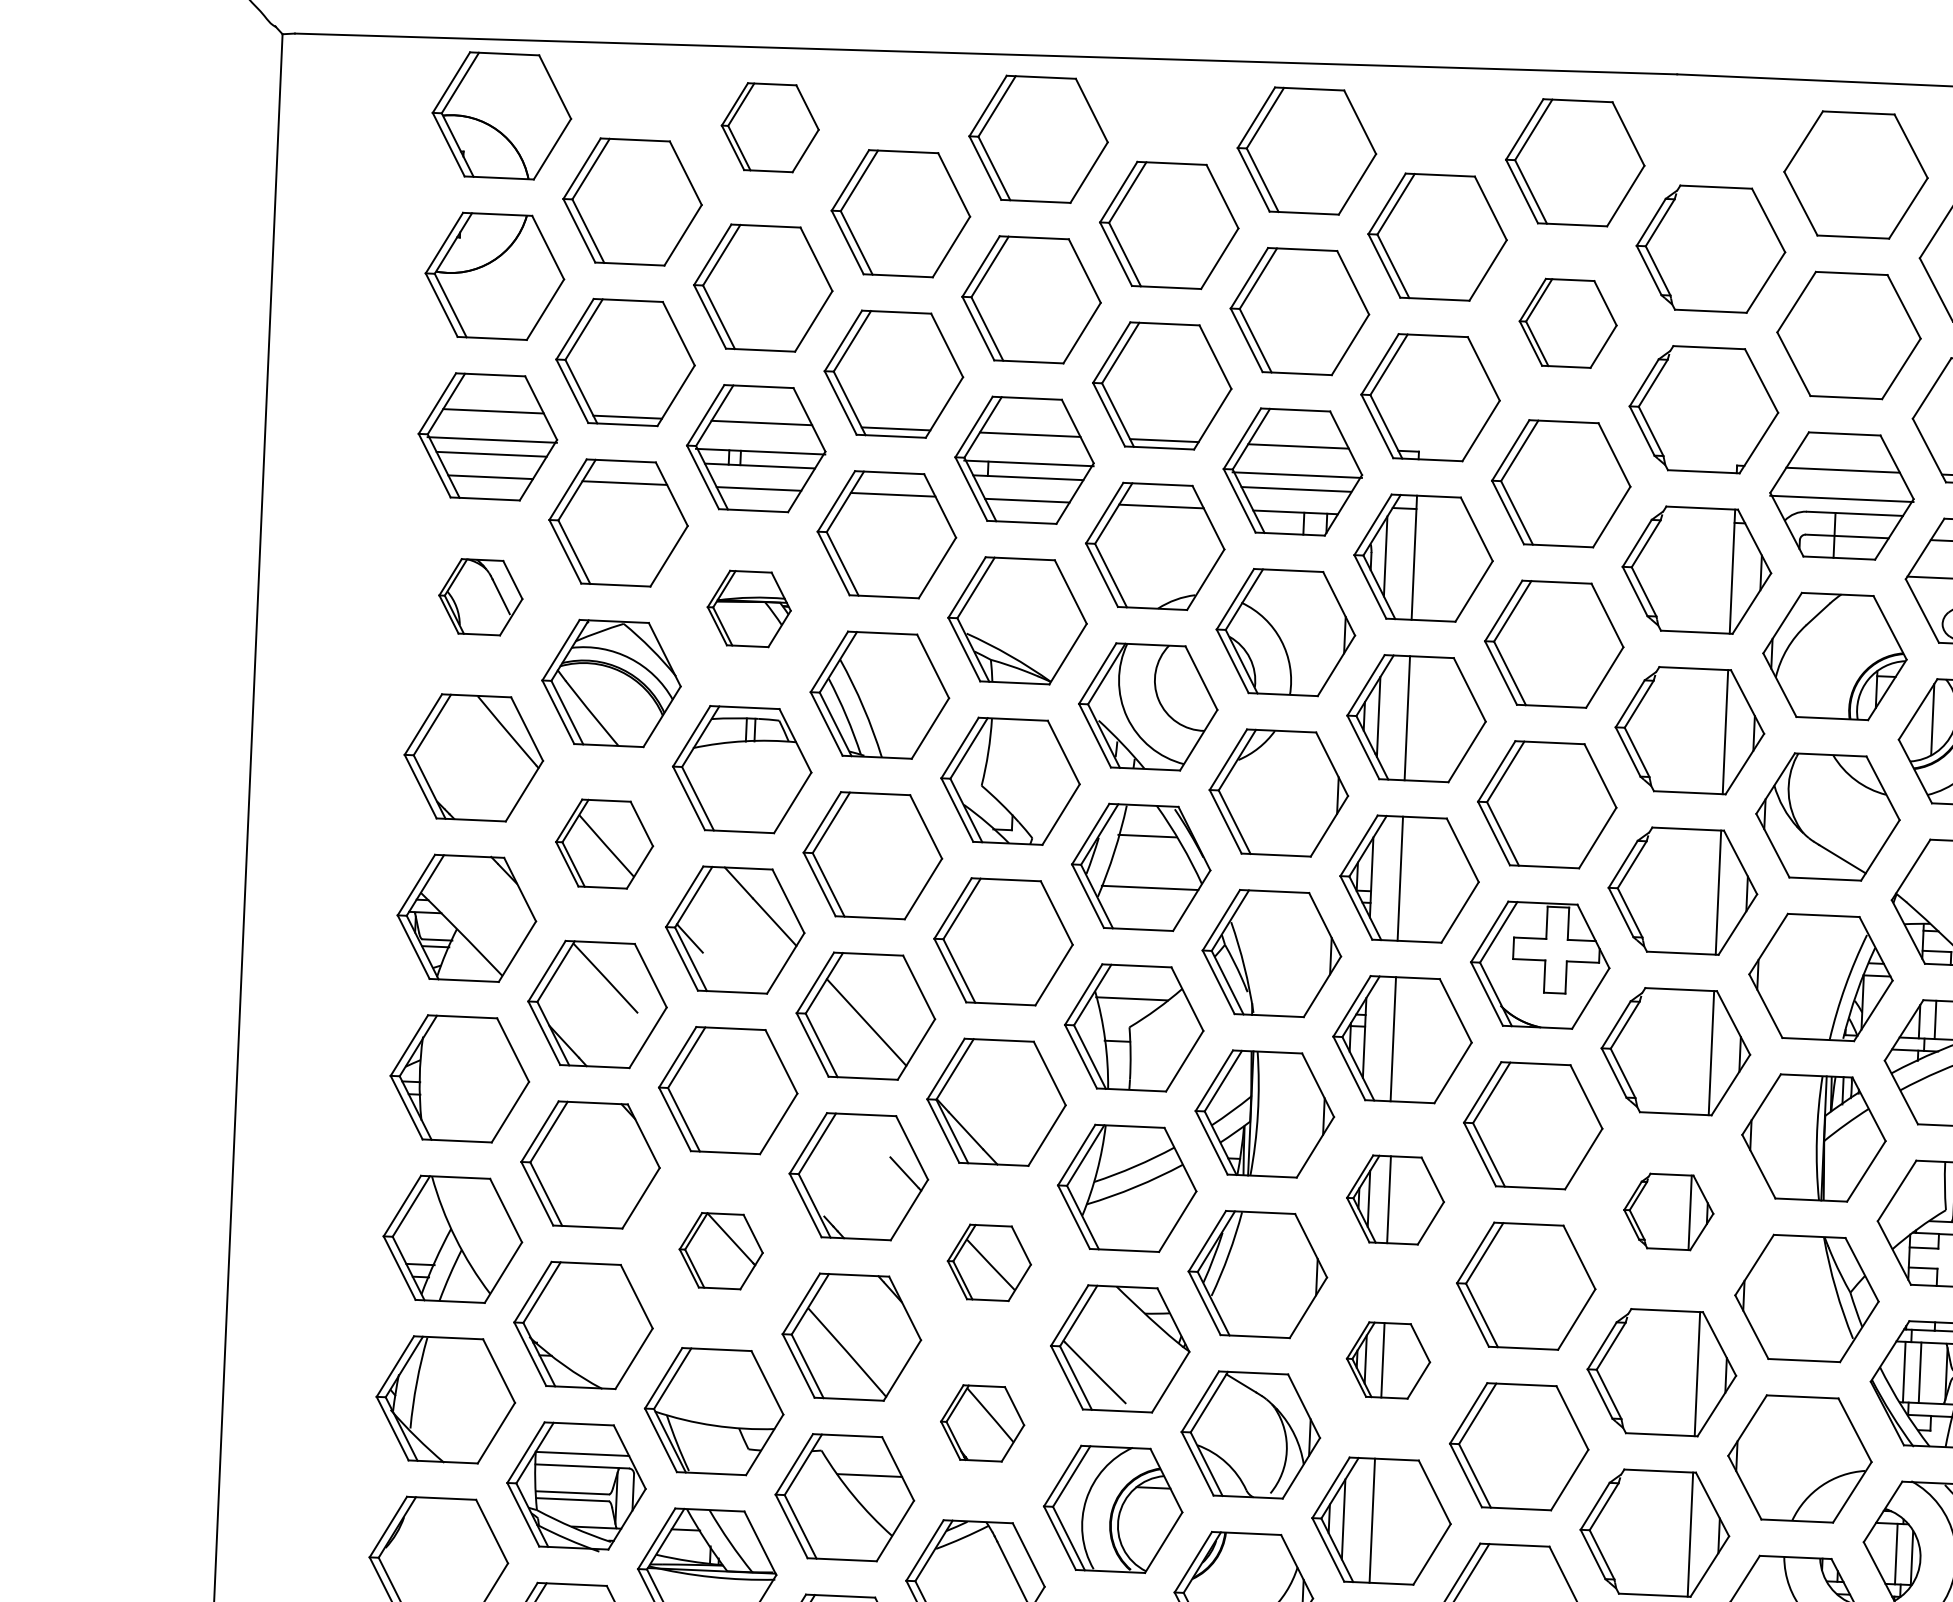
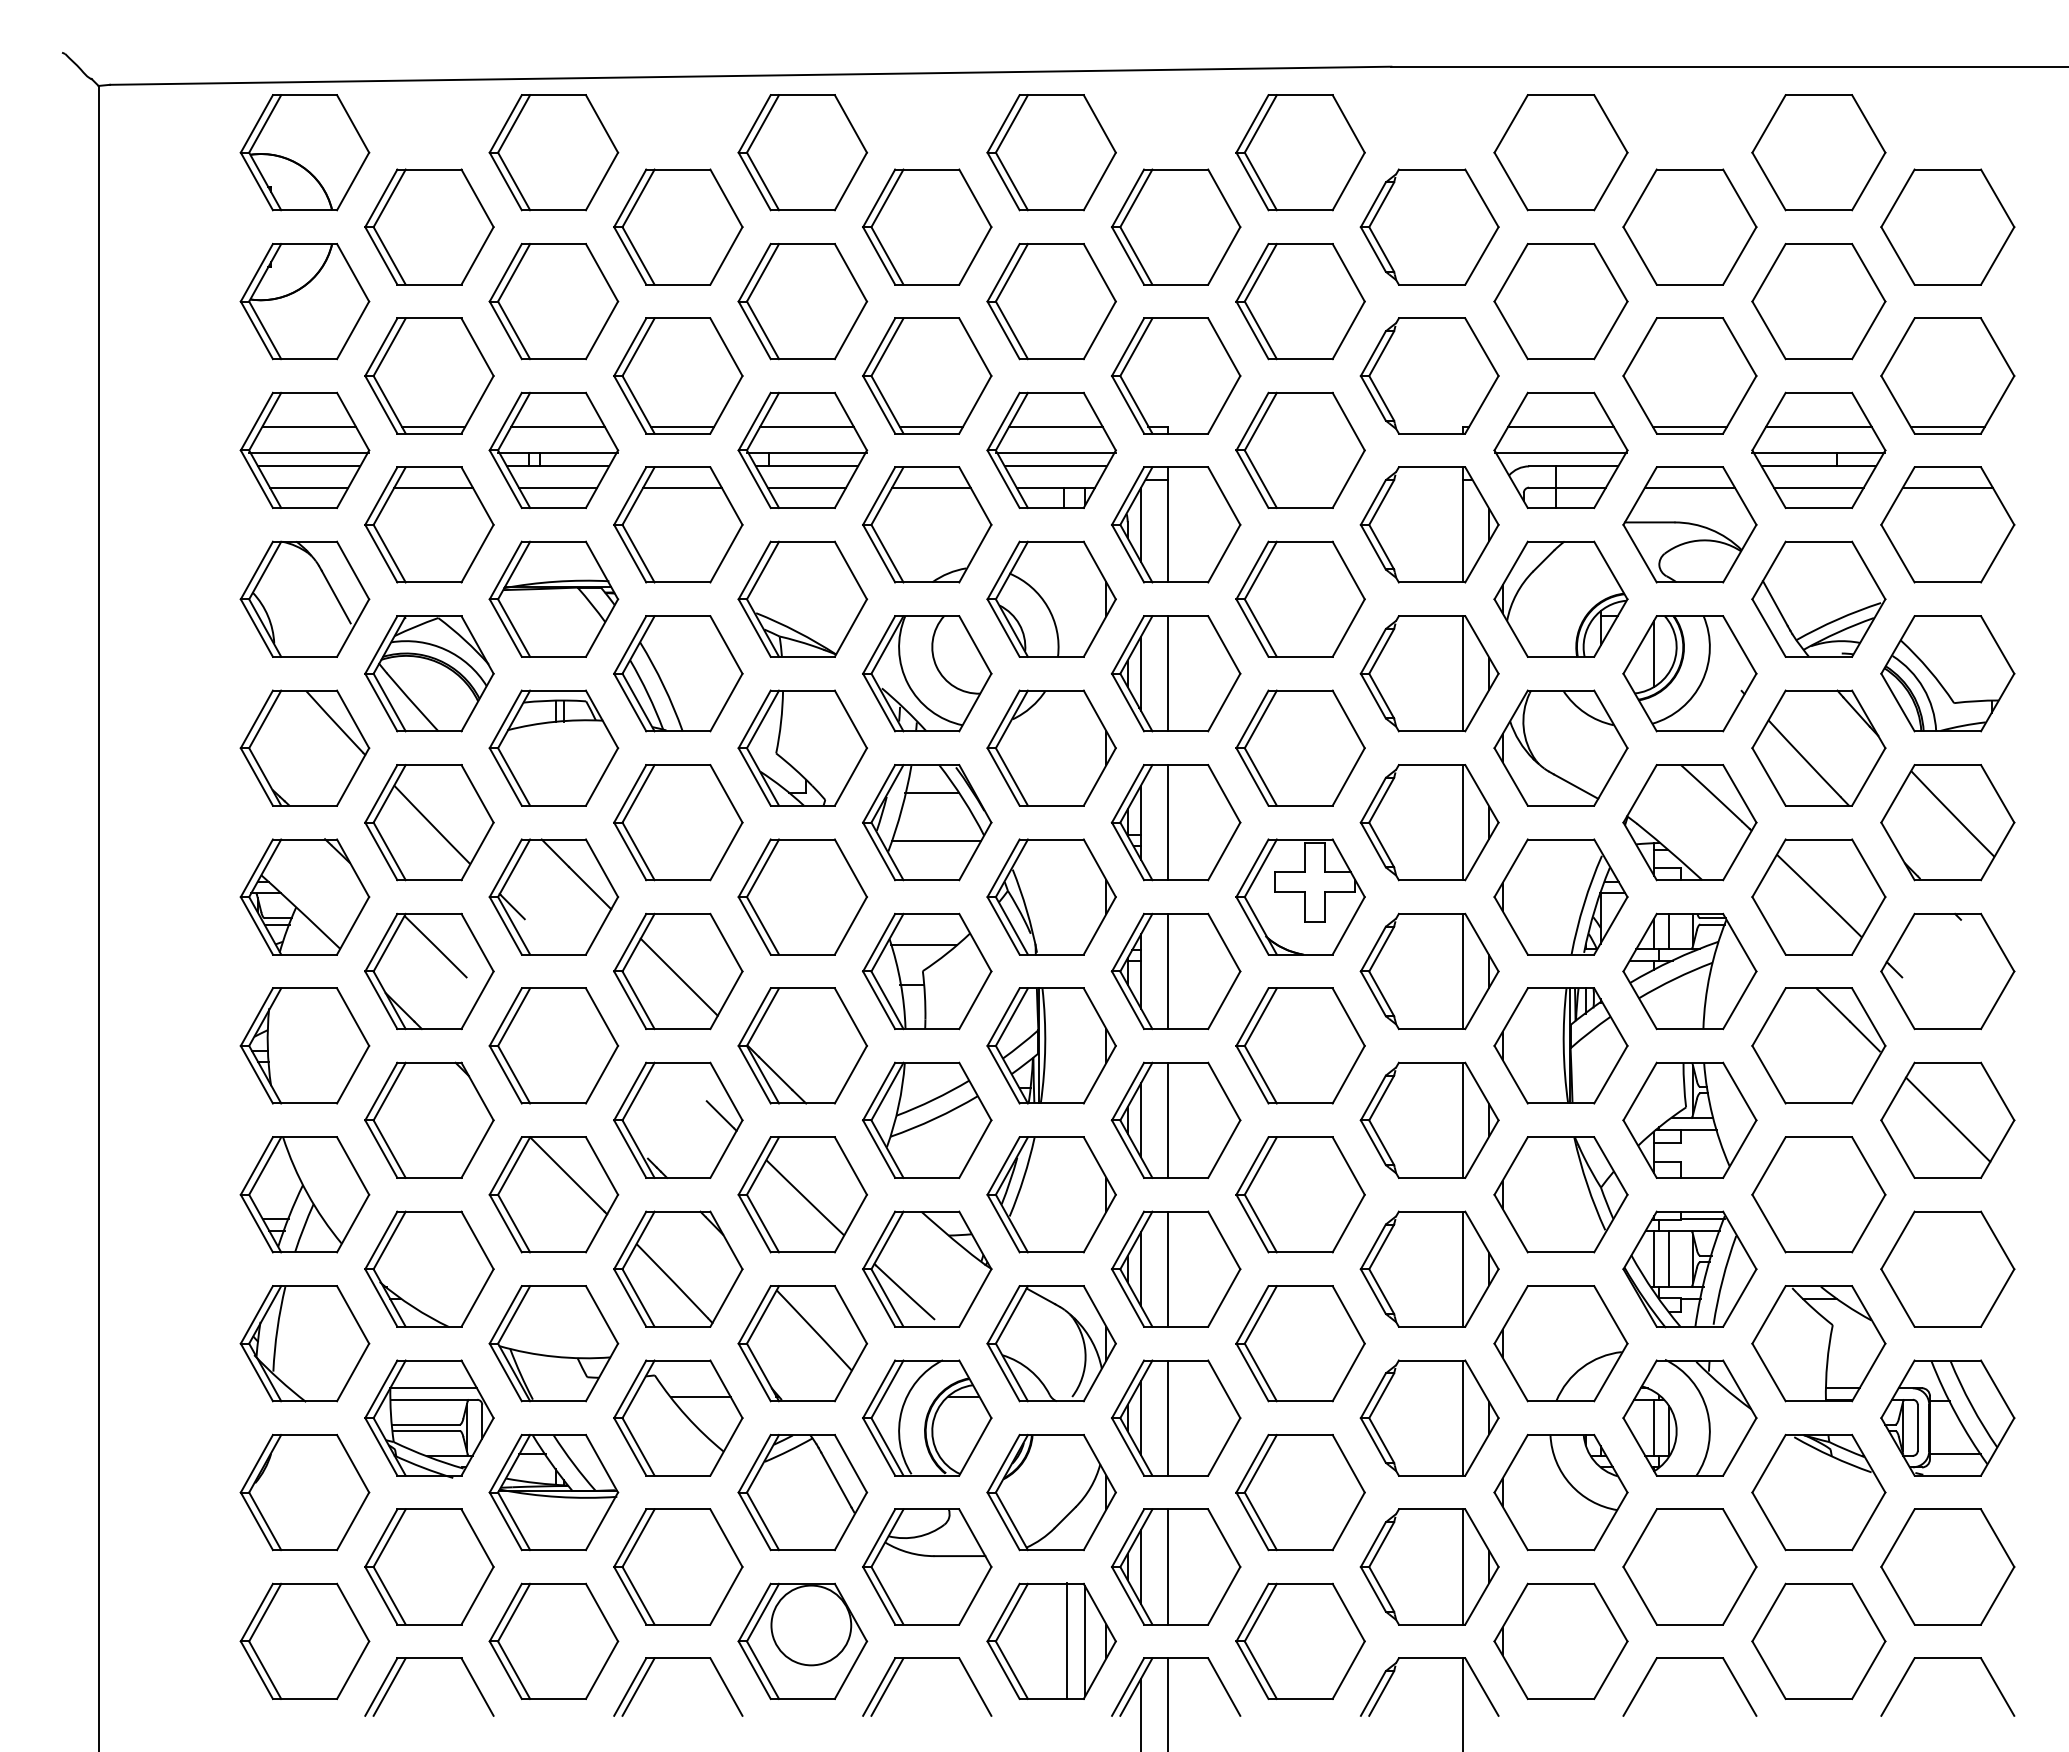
part: (769, 127) -> (553, 152), size x1.43
part: (1568, 323) -> (1300, 301), size x1.43
part: (480, 596) -> (304, 598), size x1.67
part: (748, 608) -> (553, 598), size x1.67
part: (604, 843) -> (429, 822), size x1.43
part: (1394, 1199) -> (1175, 1119), size x1.43
part: (1668, 1211) -> (1429, 1119), size x1.67
part: (720, 1250) -> (553, 1194), size x1.67
part: (989, 1262) -> (802, 1194), size x1.67
part: (1387, 1359) -> (1175, 1268), size x1.67
part: (982, 1423) -> (802, 1343), size x1.67

